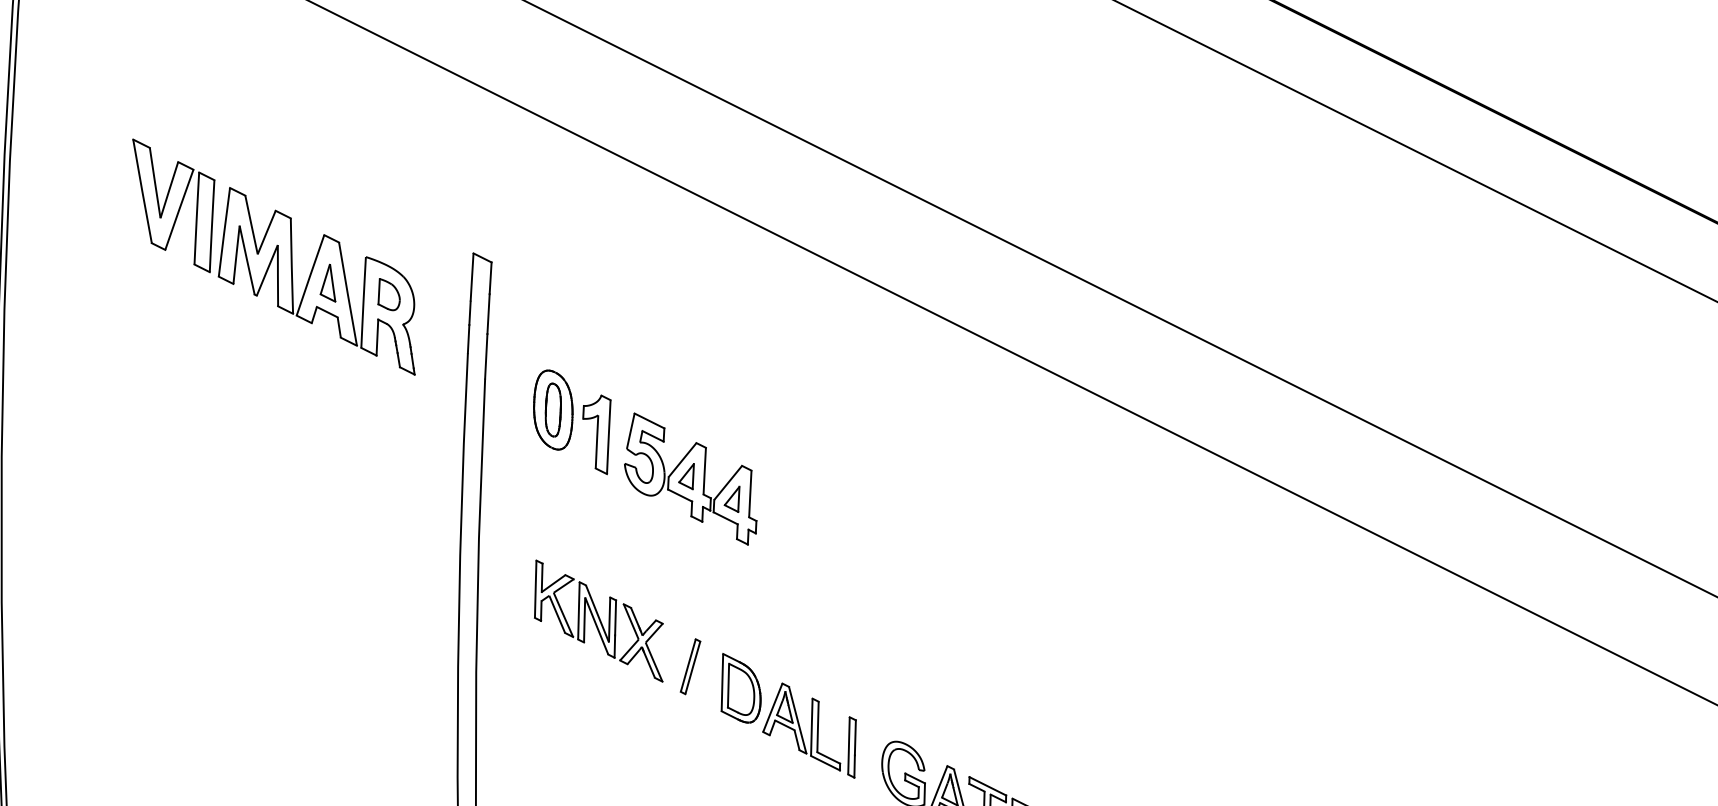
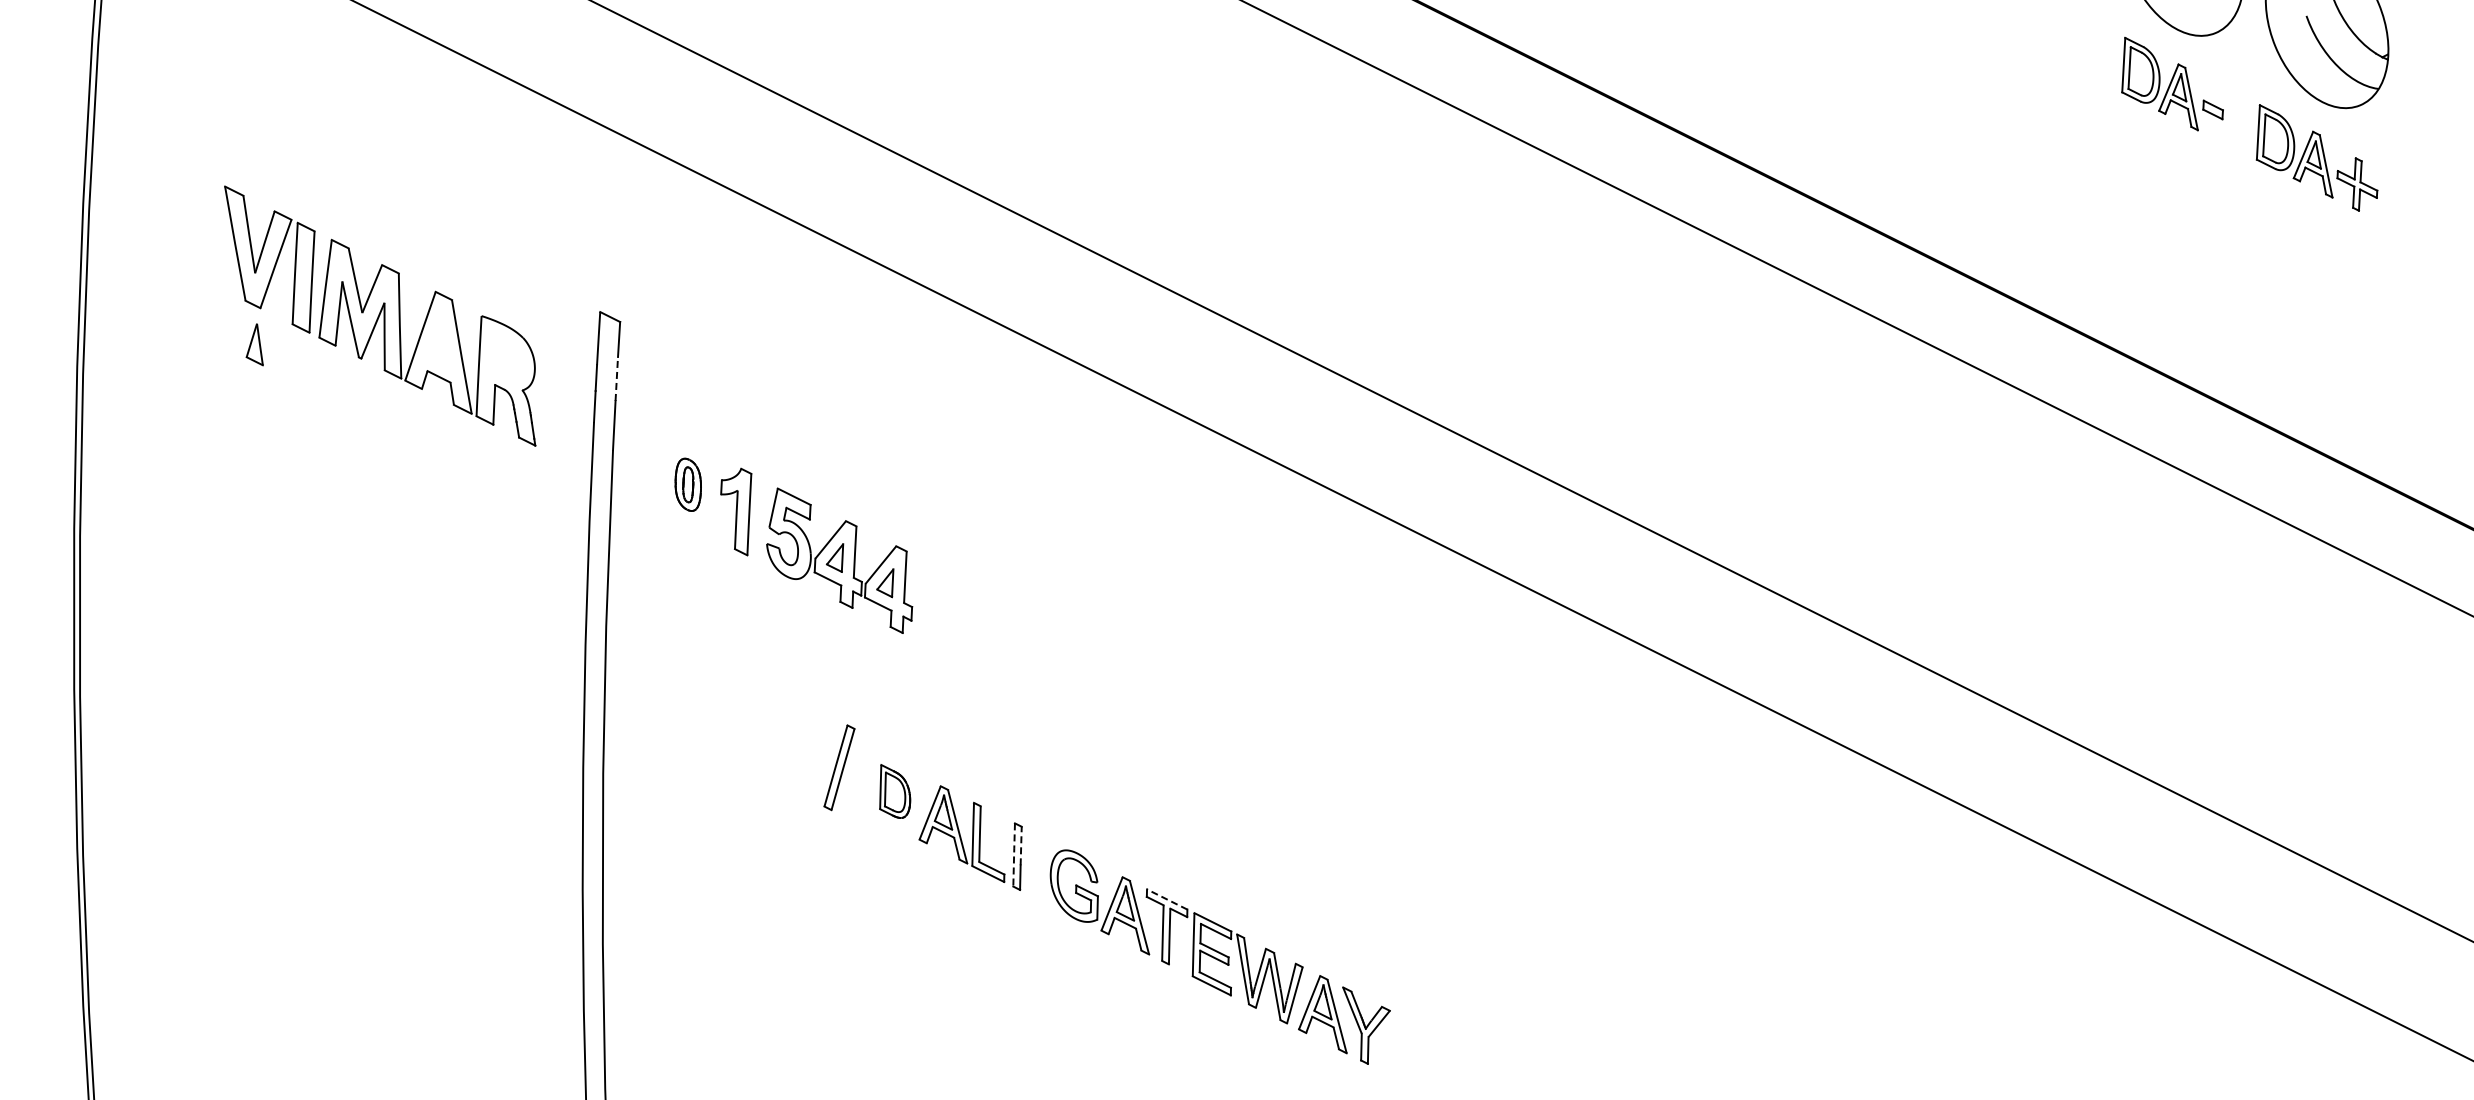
part: (327, 282) -> (254, 344), moved
part: (388, 294) -> (506, 357), removed
line: (488, 313) -> (616, 378), solid -> dashed
part: (553, 409) -> (688, 484), size x0.6
part: (598, 621) -> (738, 717), removed
part: (690, 666) -> (839, 767), size x1.4
part: (740, 688) -> (894, 791), size x0.7
line: (855, 737) -> (1021, 845), solid -> dashed
line: (849, 745) -> (1014, 854), solid -> dashed
line: (988, 786) -> (1167, 899), solid -> dashed

